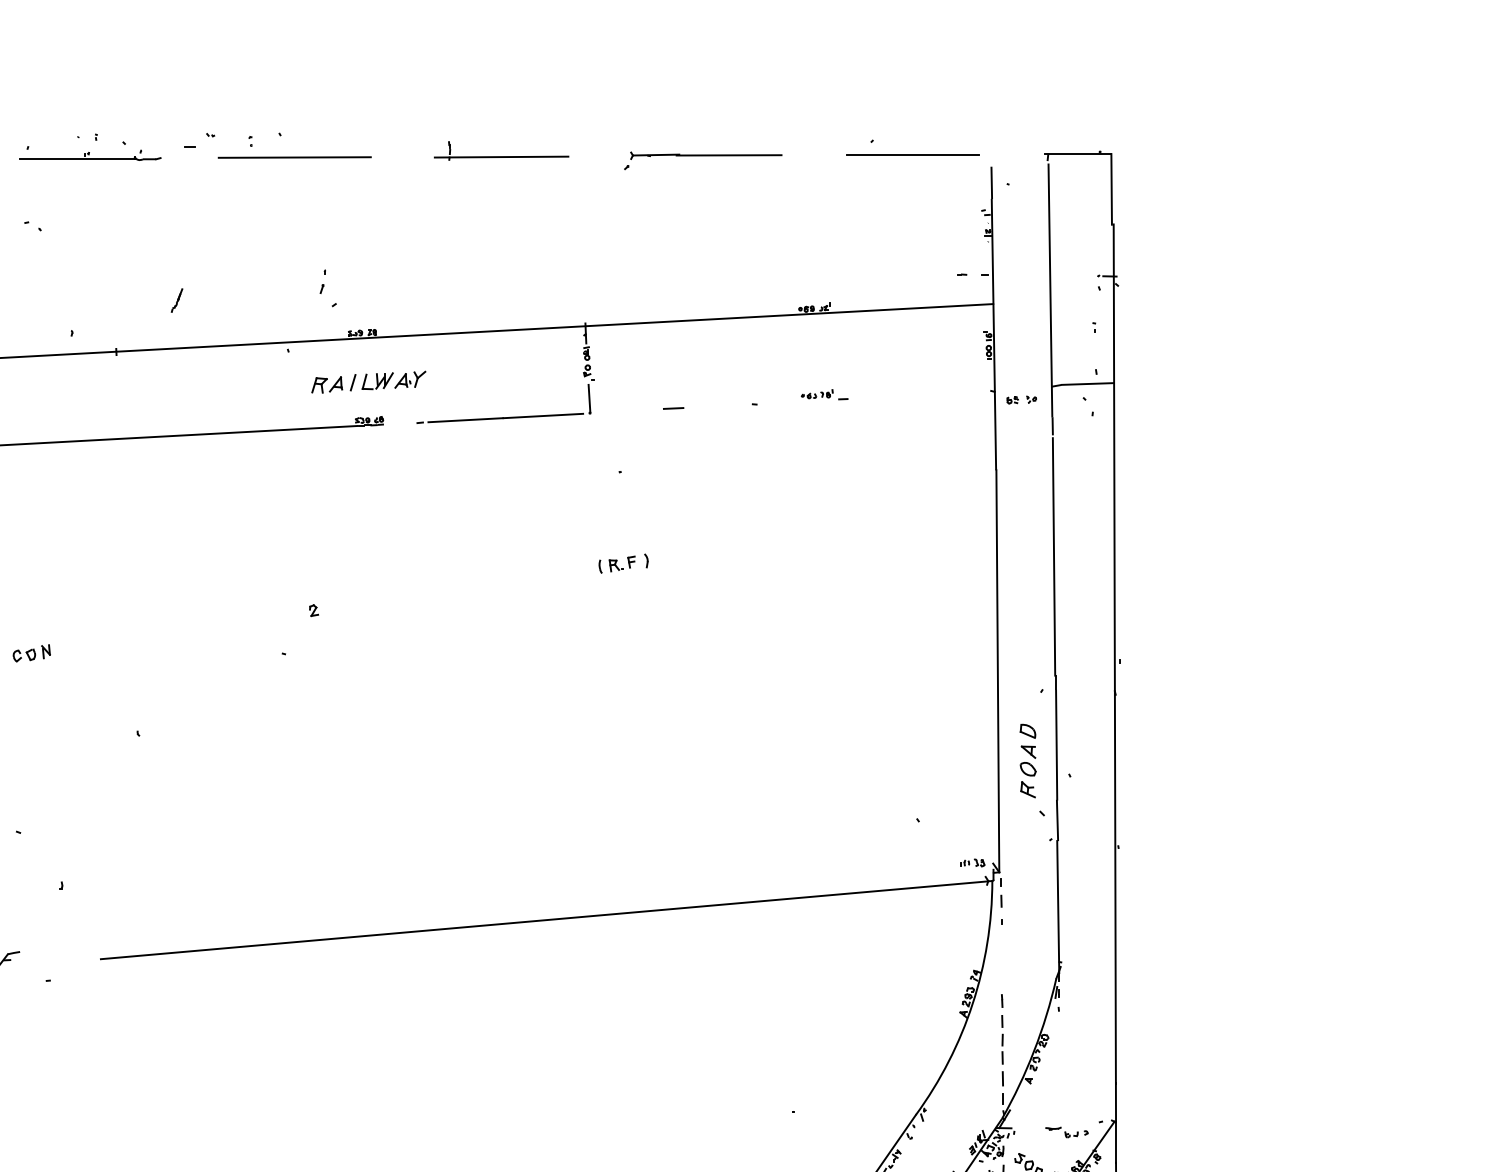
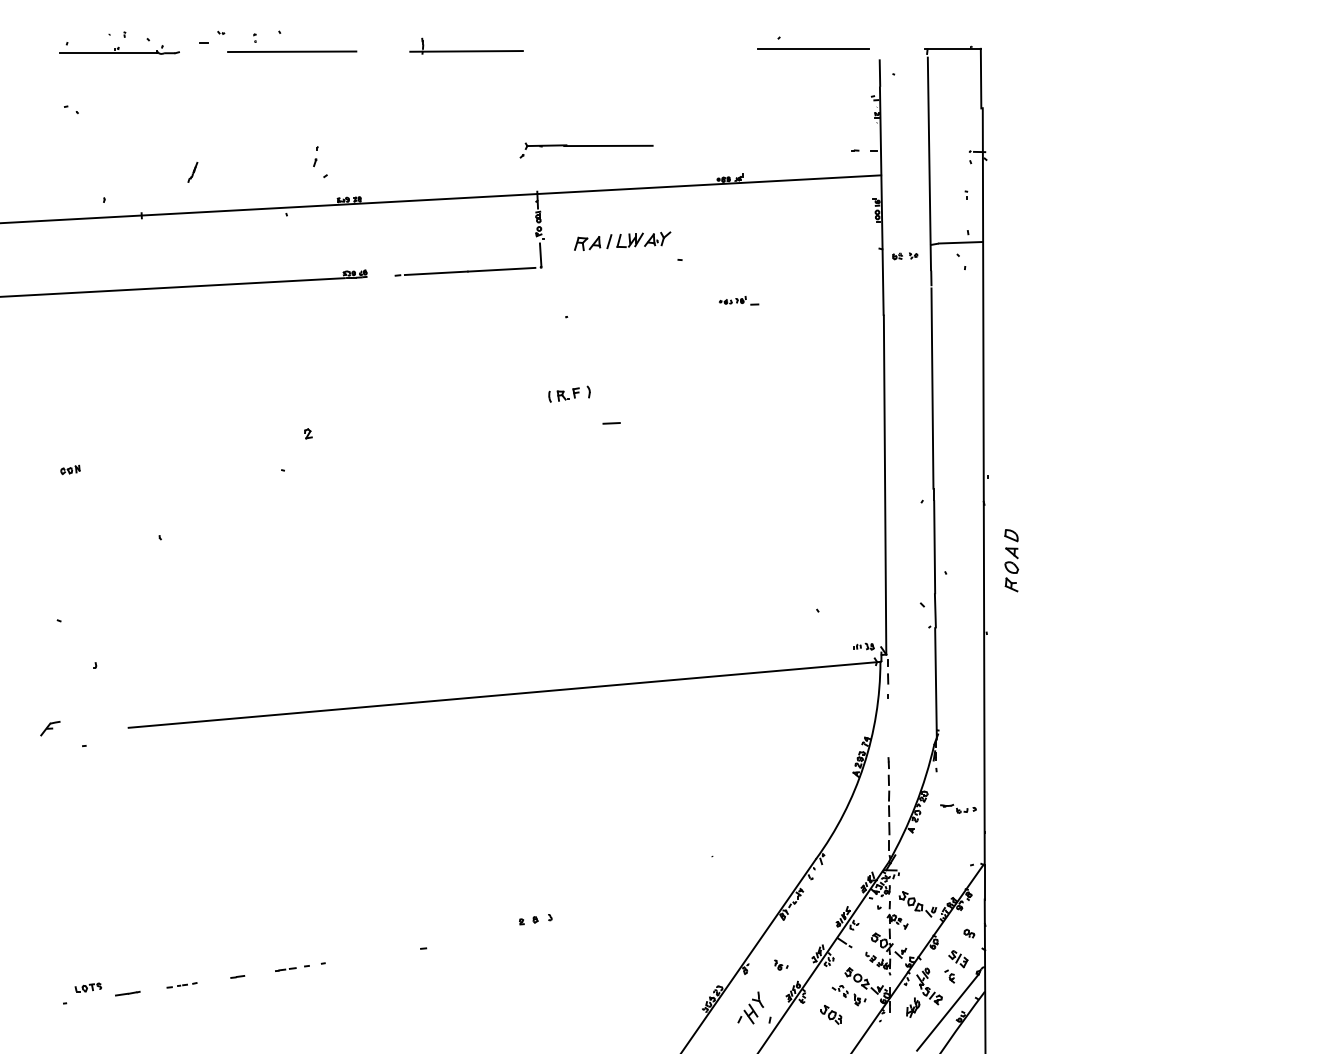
part: (703, 160) -> (586, 150), moved
part: (368, 381) -> (622, 240), moved
part: (824, 394) -> (738, 300), moved
line: (673, 408) -> (611, 423), moved
part: (31, 652) -> (70, 469), size x0.6
part: (1027, 760) -> (1011, 560), moved
part: (1067, 1131) -> (958, 808), moved

